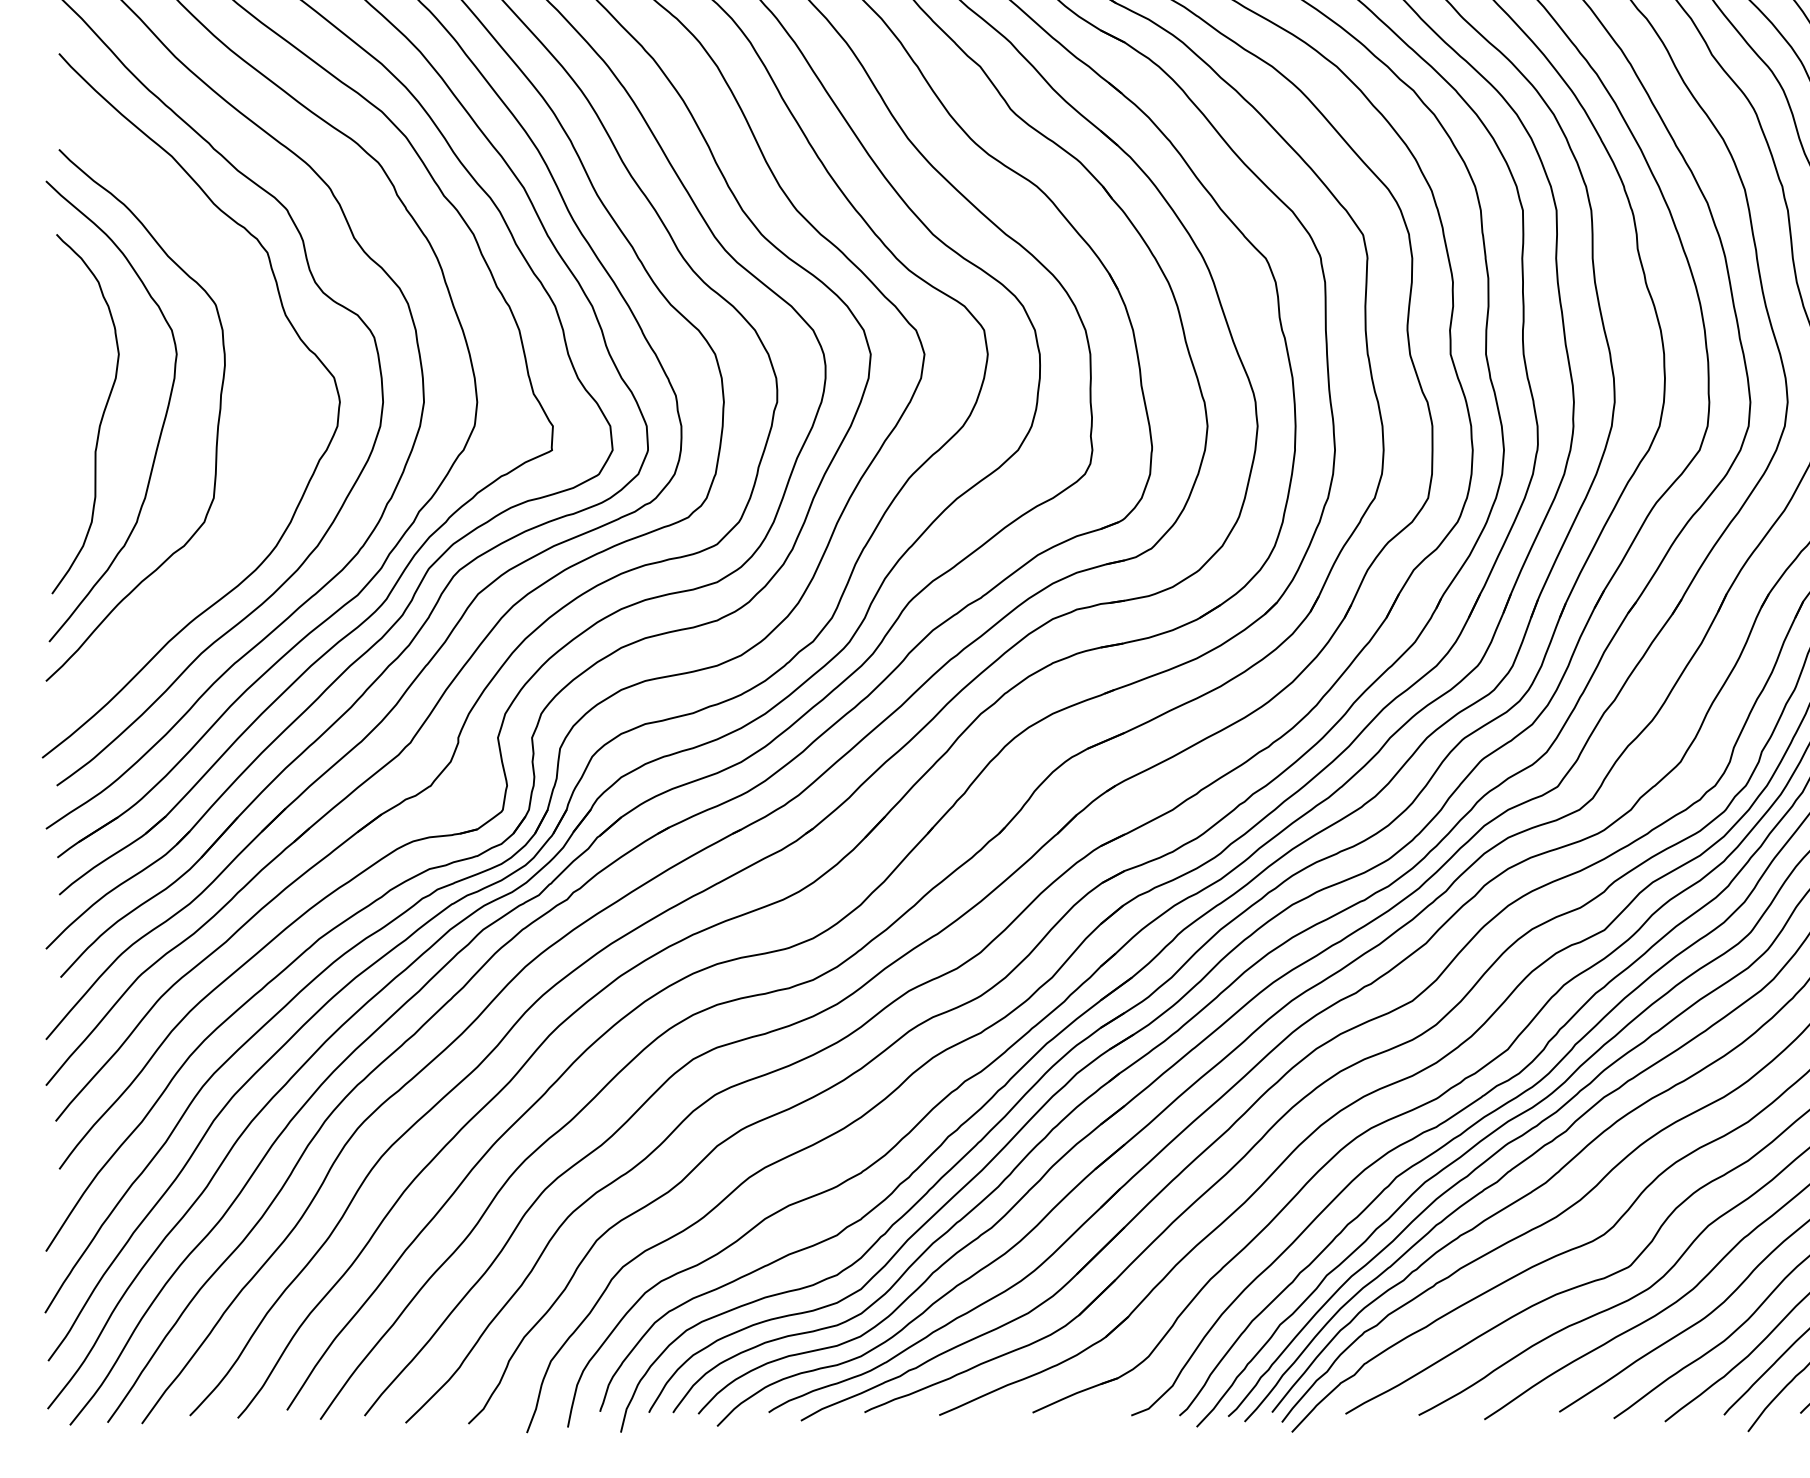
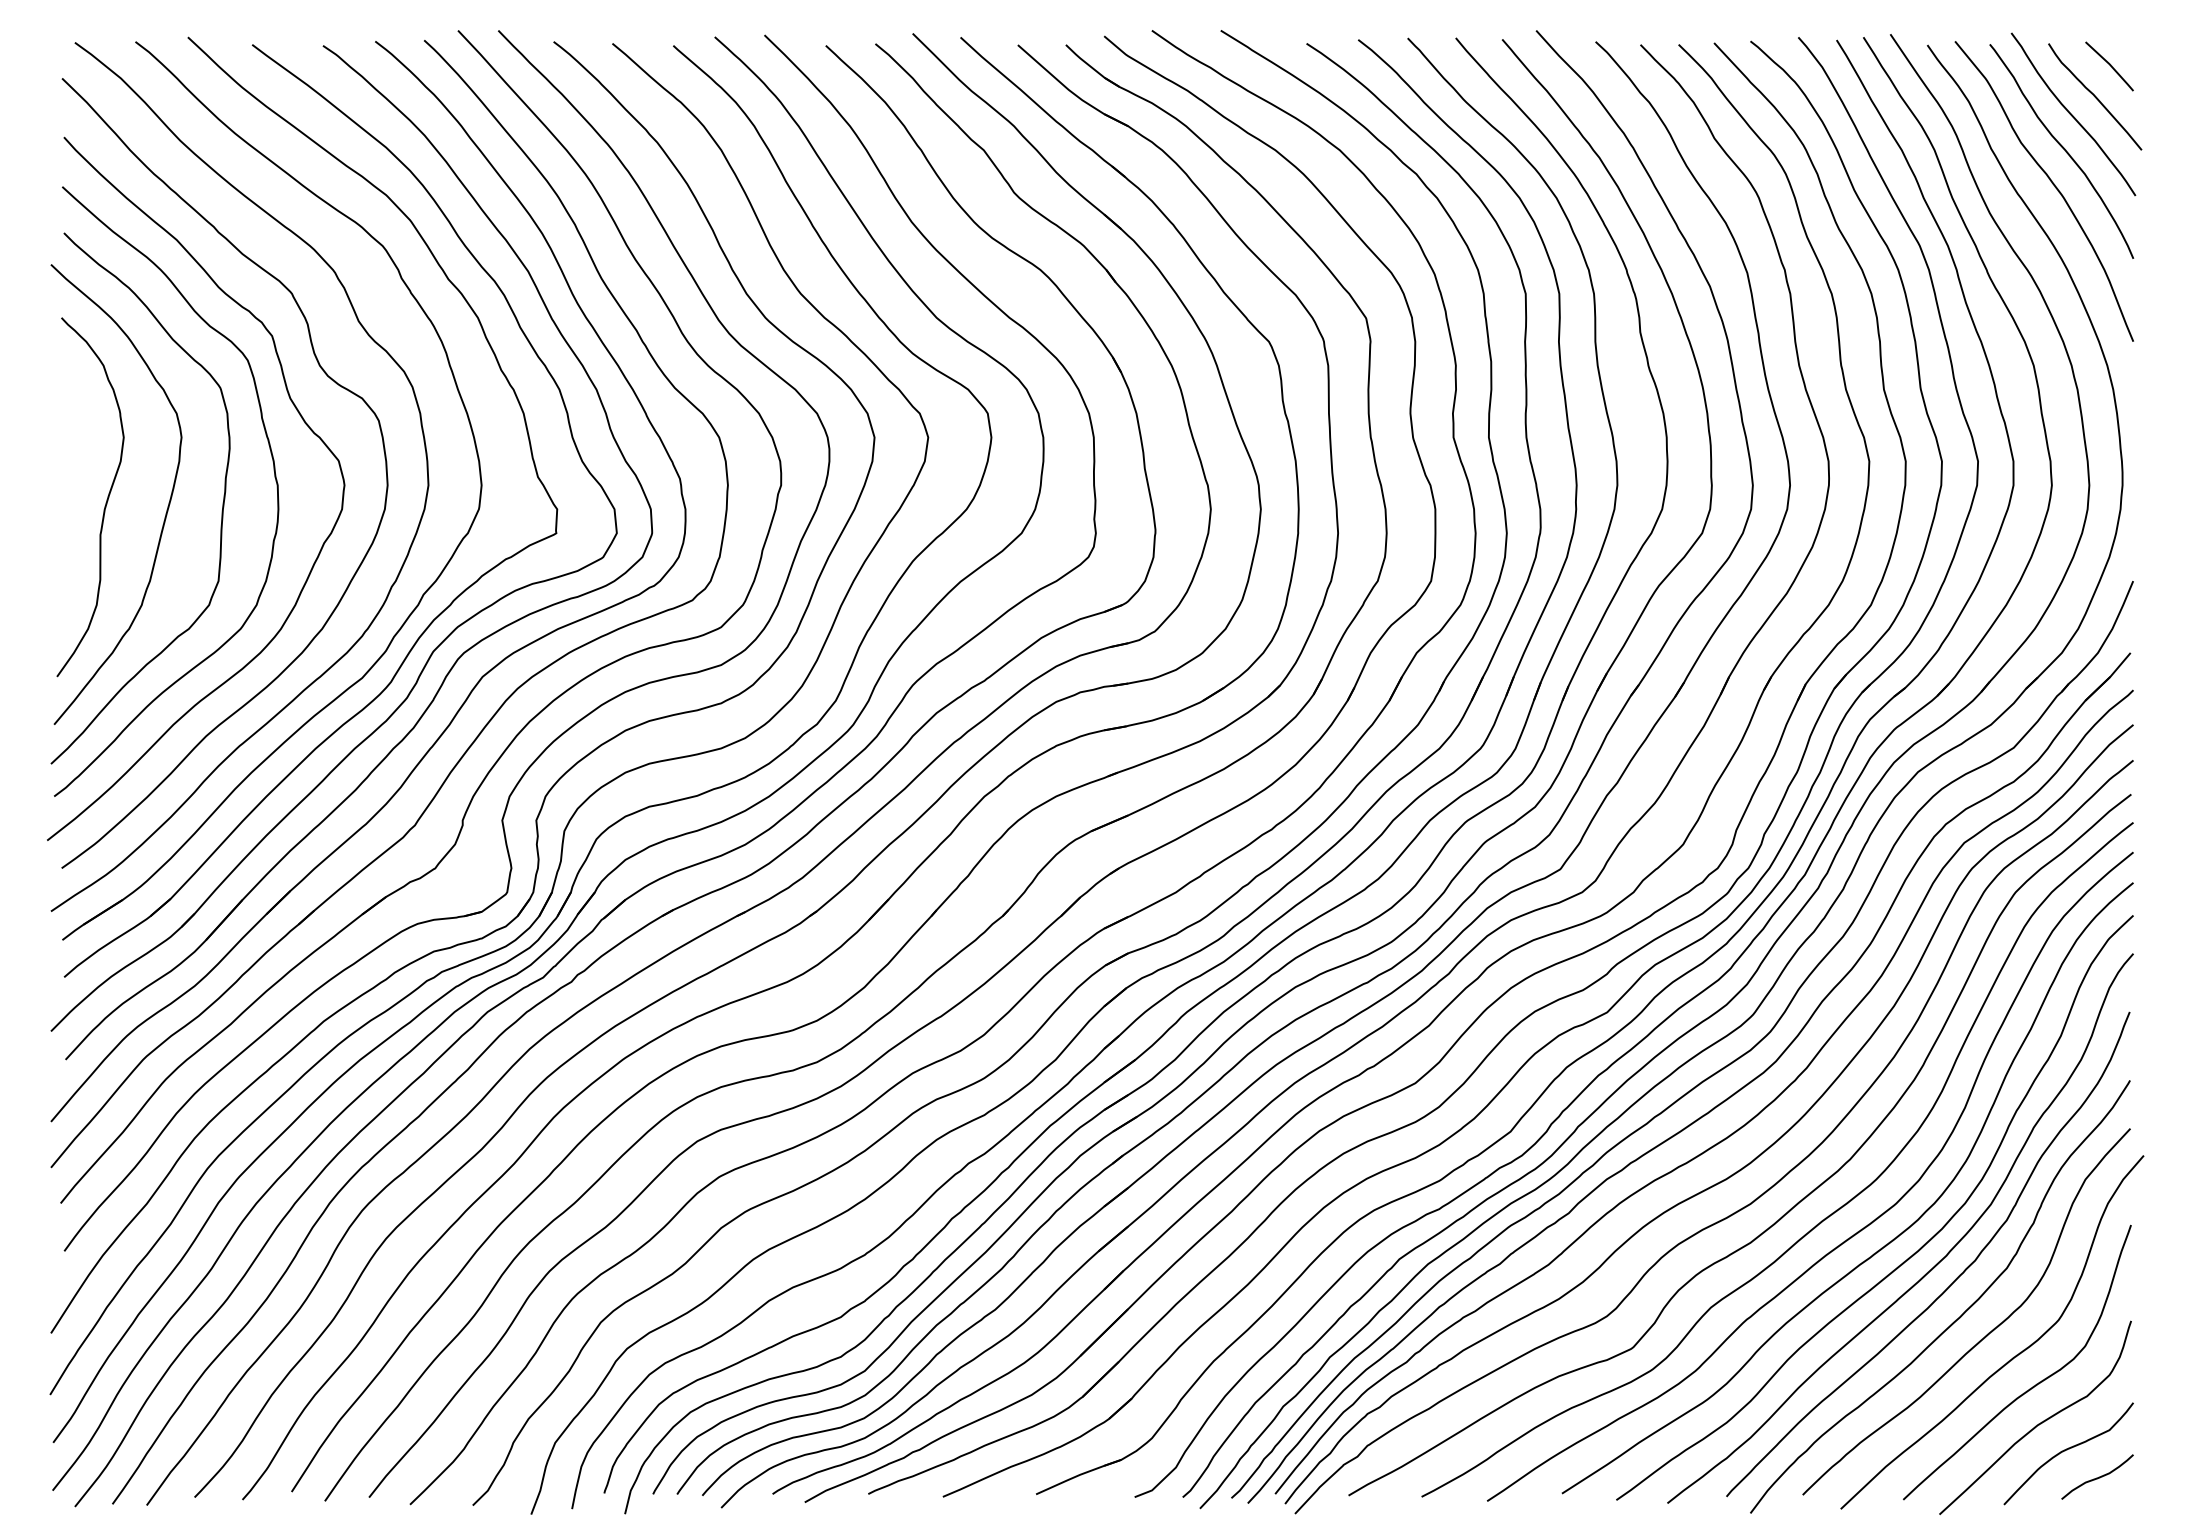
curve: (269, 394) -> (274, 477), added

